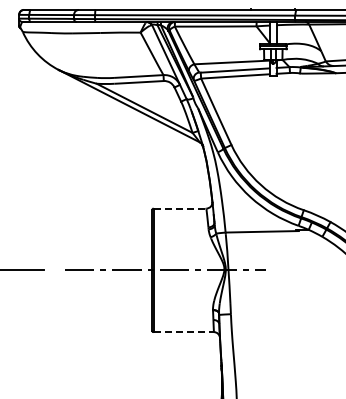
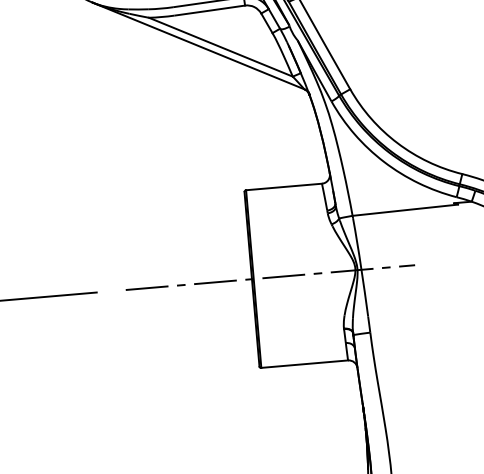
line: (180, 208) -> (284, 186), dashed -> solid
line: (184, 332) -> (305, 364), dashed -> solid

